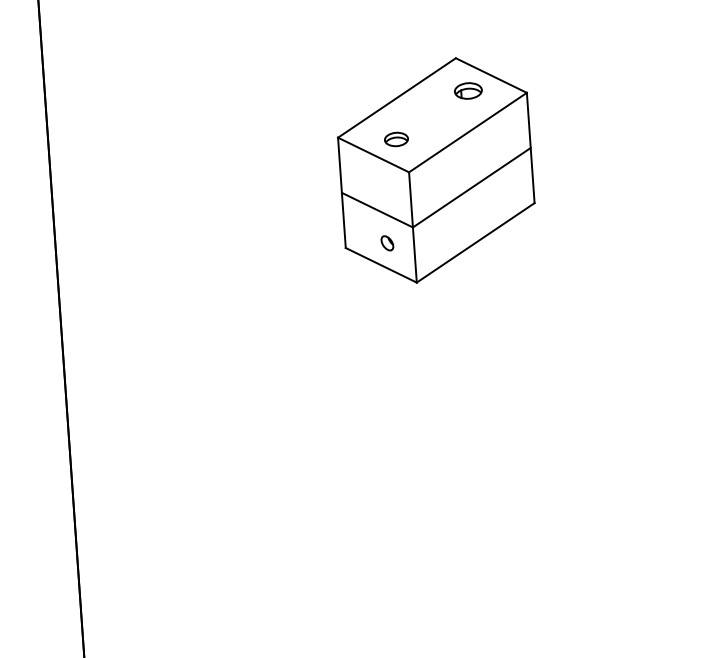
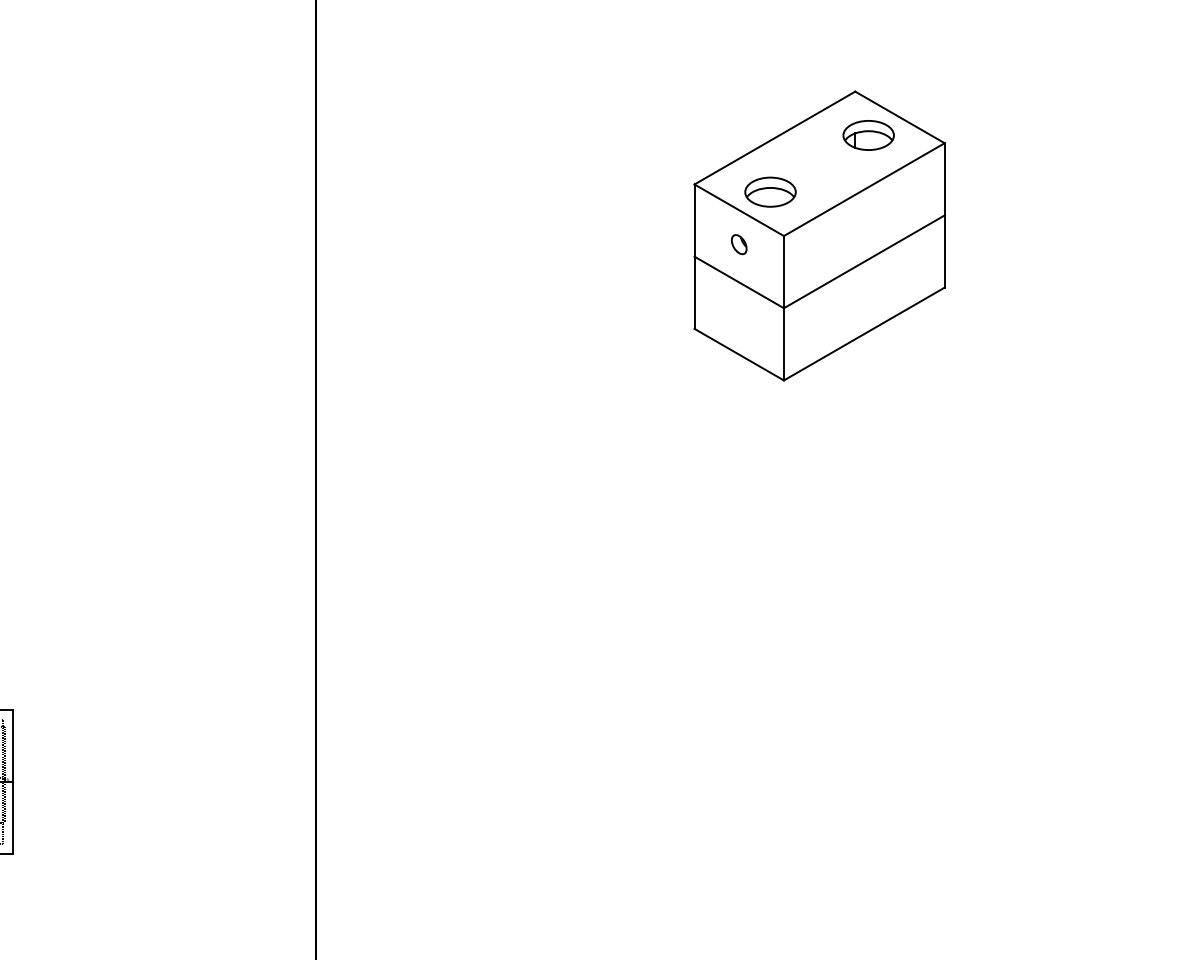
part: (468, 91) -> (868, 135), size x1.43
part: (396, 139) -> (770, 191), size x1.67
part: (387, 243) -> (739, 244), moved

